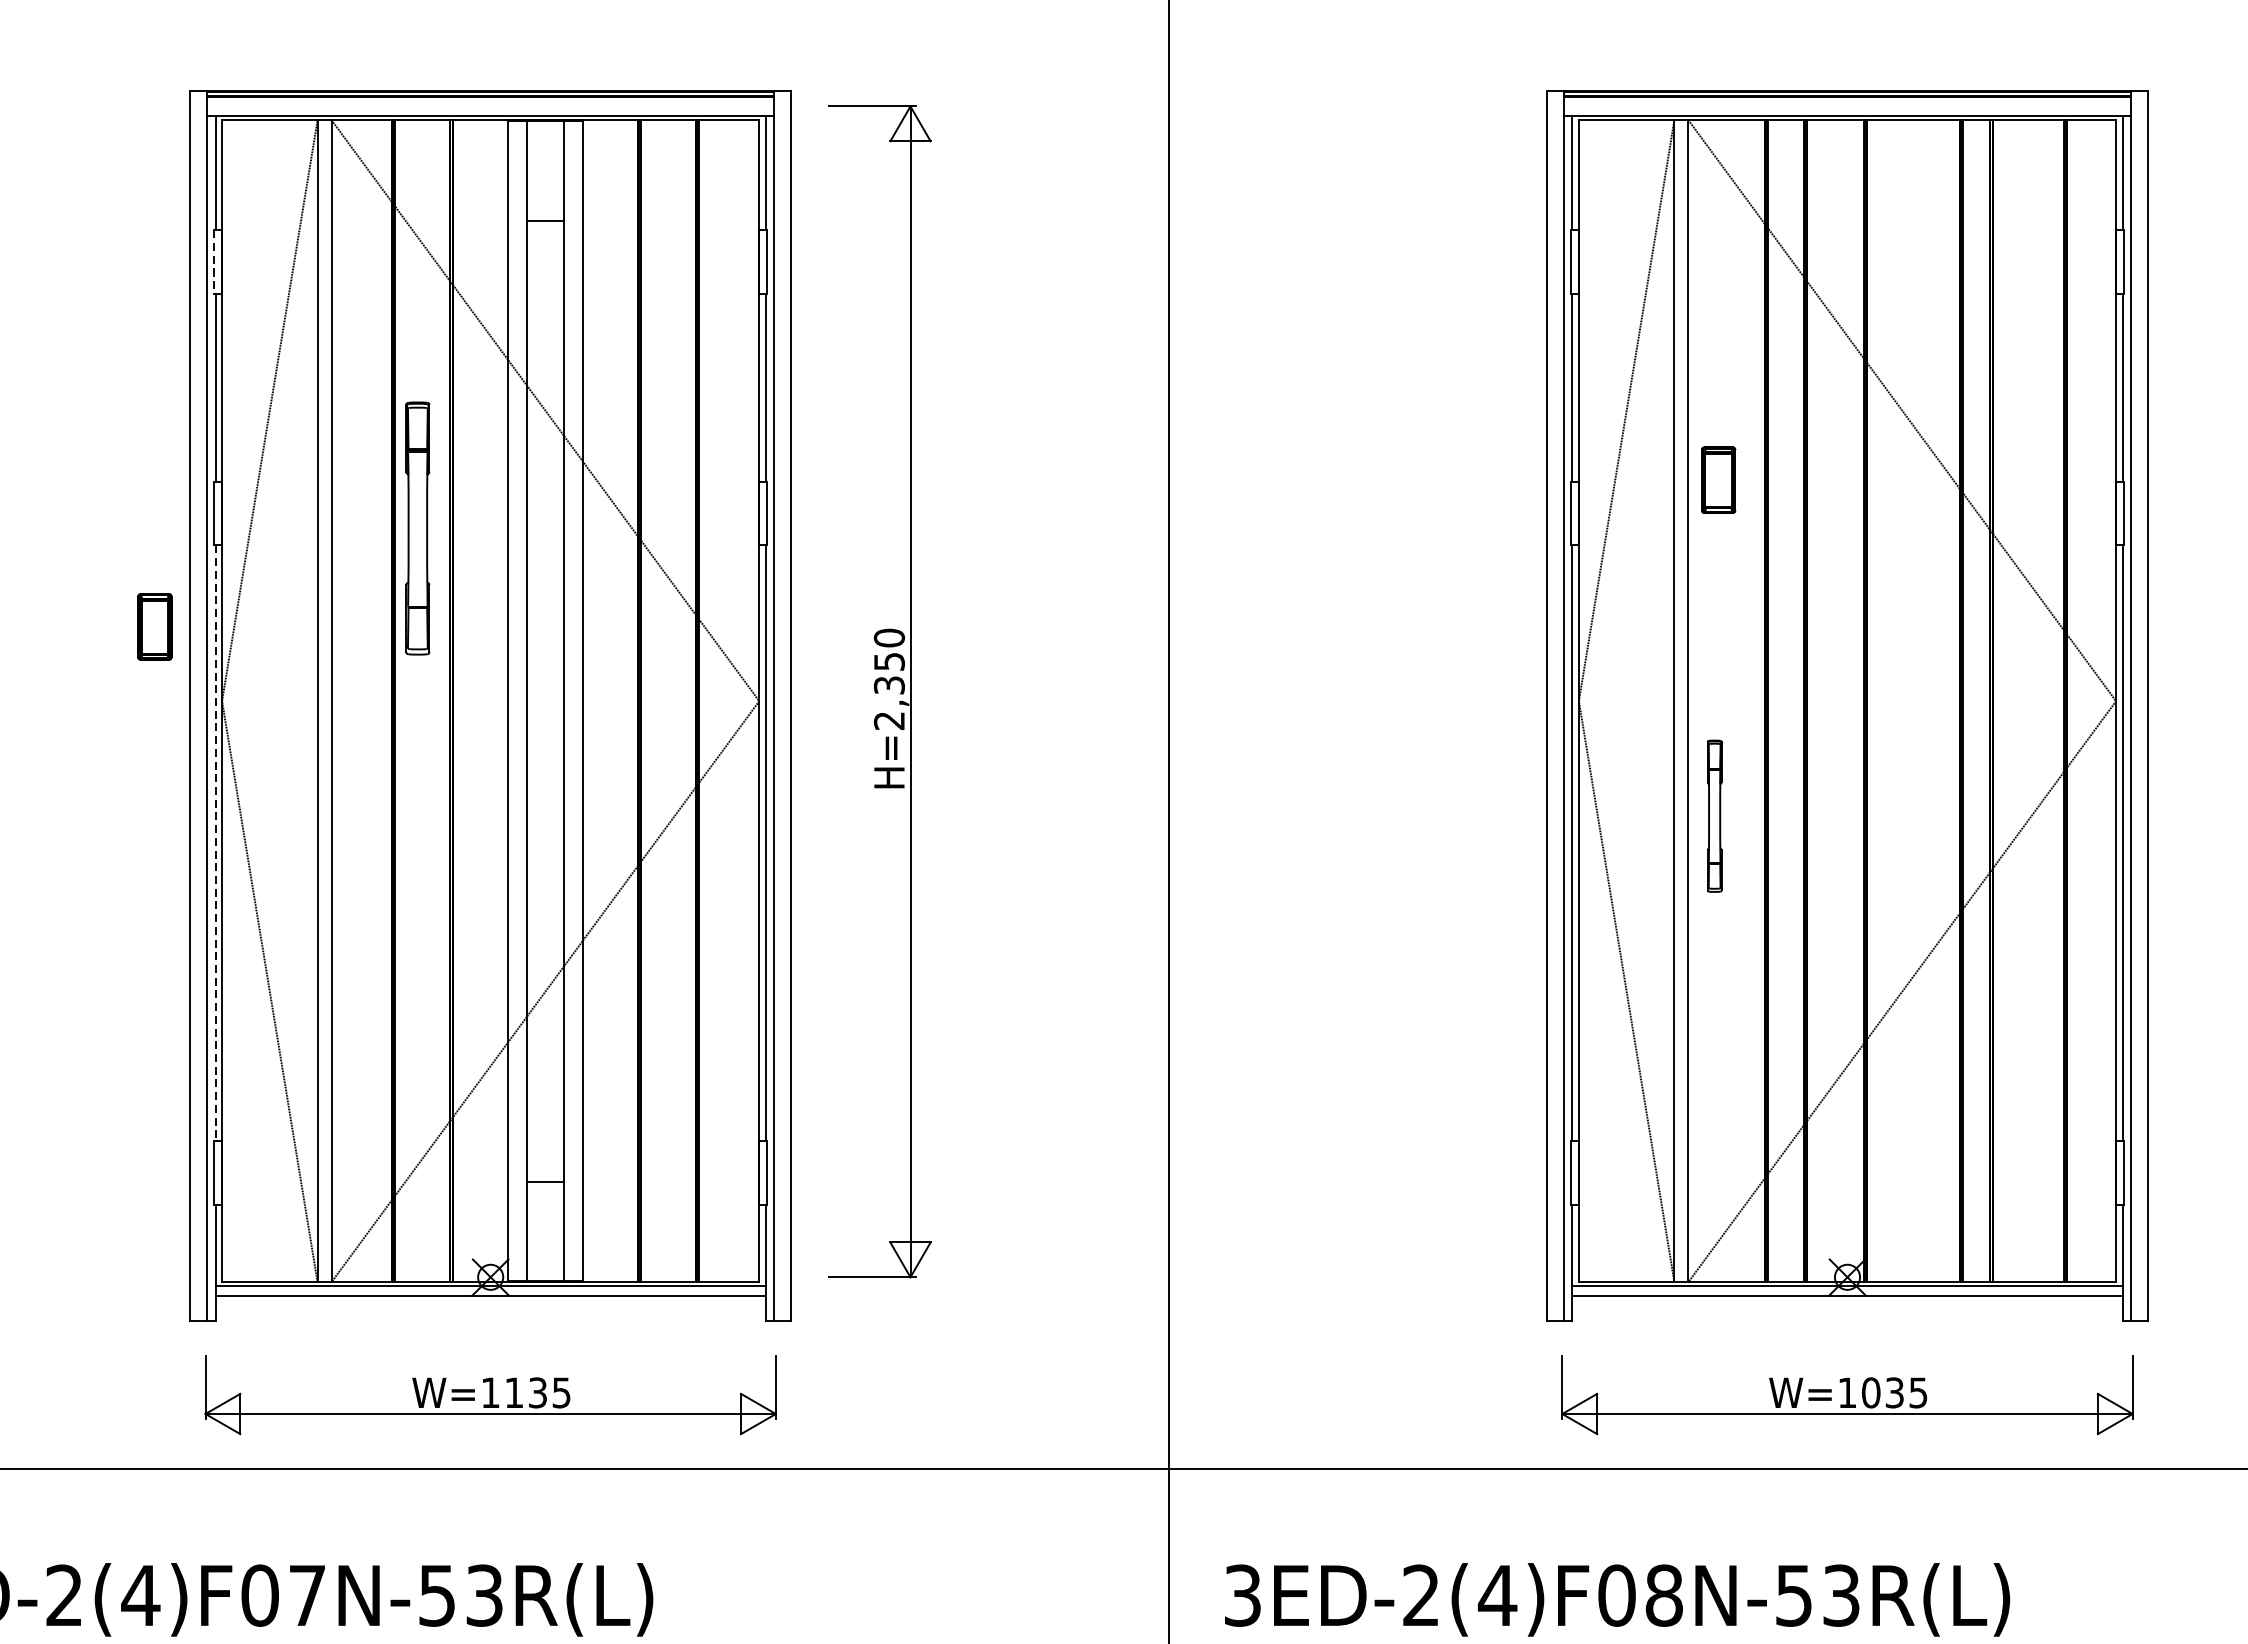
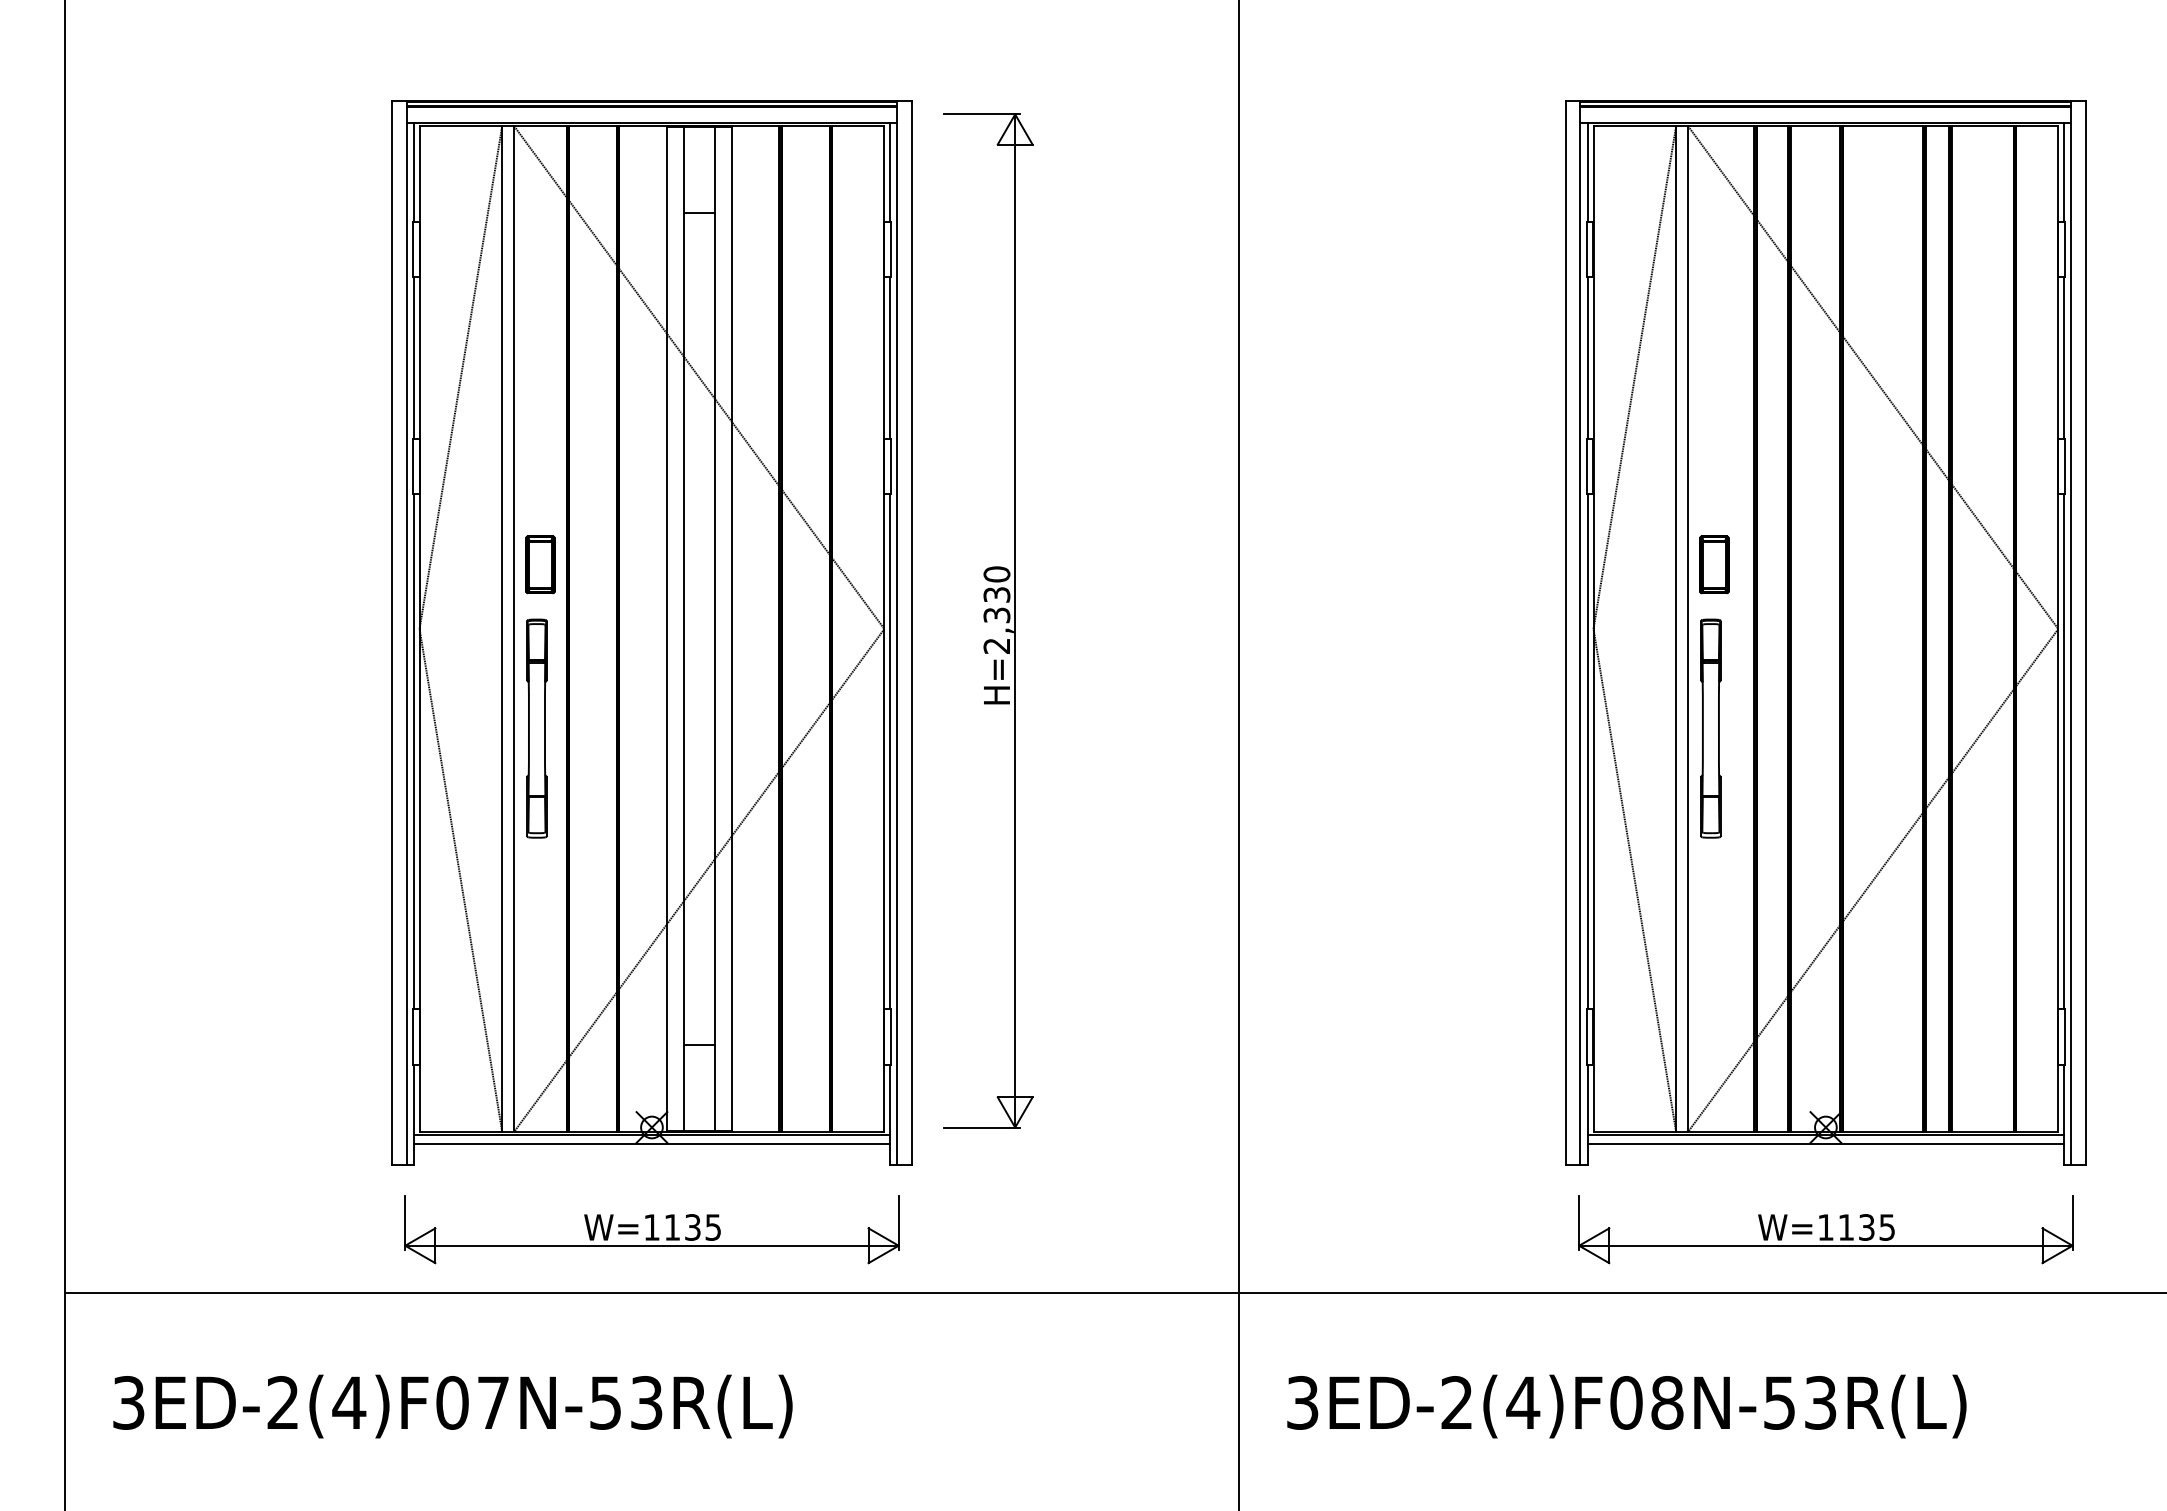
line: (213, 262) -> (412, 249), dashed -> solid
part: (1718, 479) -> (1714, 564), moved
part: (417, 528) -> (536, 728), moved
part: (154, 626) -> (540, 564), moved
text: (888, 661) -> (996, 594), H=2,350 -> H=2,330
part: (1714, 816) -> (1710, 728), size x1.67
line: (215, 842) -> (413, 751), dashed -> solid
text: (1871, 1392) -> (1846, 1227), W=1035 -> W=1135

